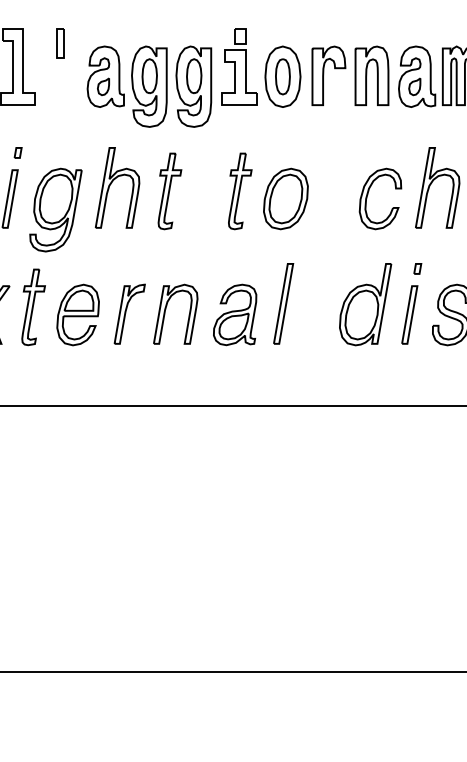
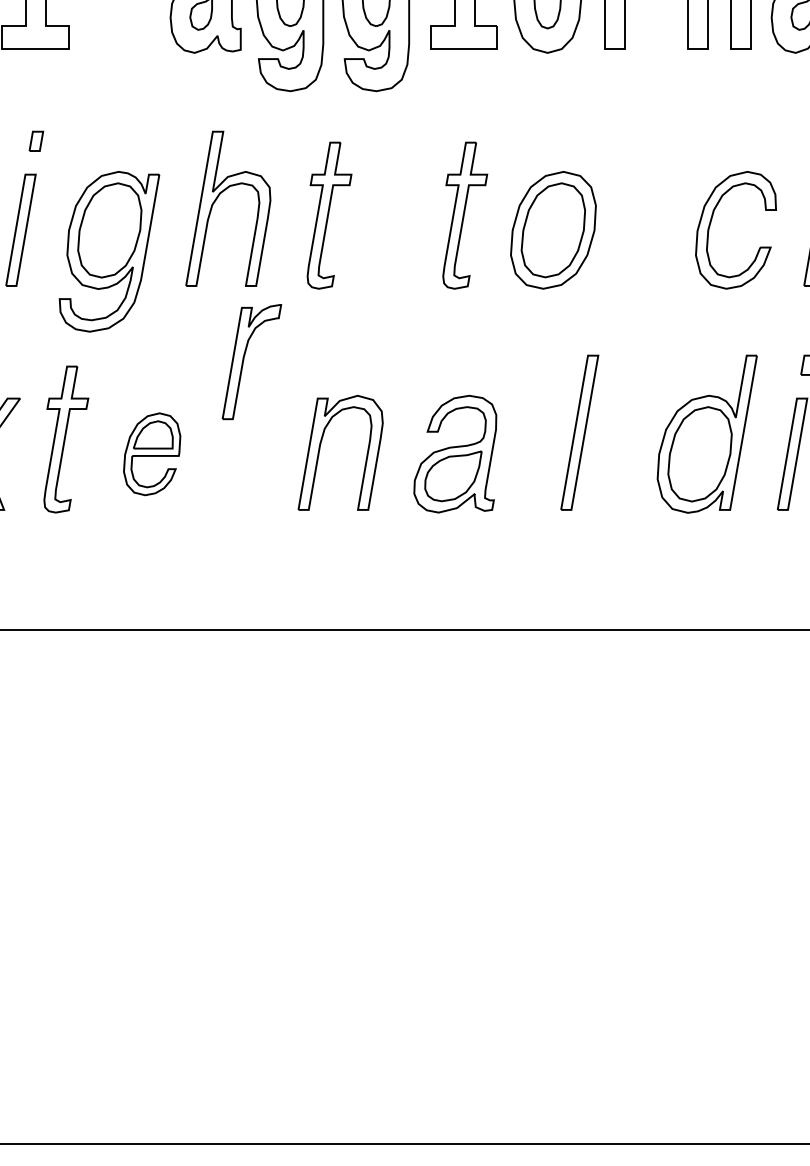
part: (283, 303) -> (579, 432), moved
part: (129, 313) -> (251, 360), moved
part: (77, 314) -> (151, 453), size x0.7

